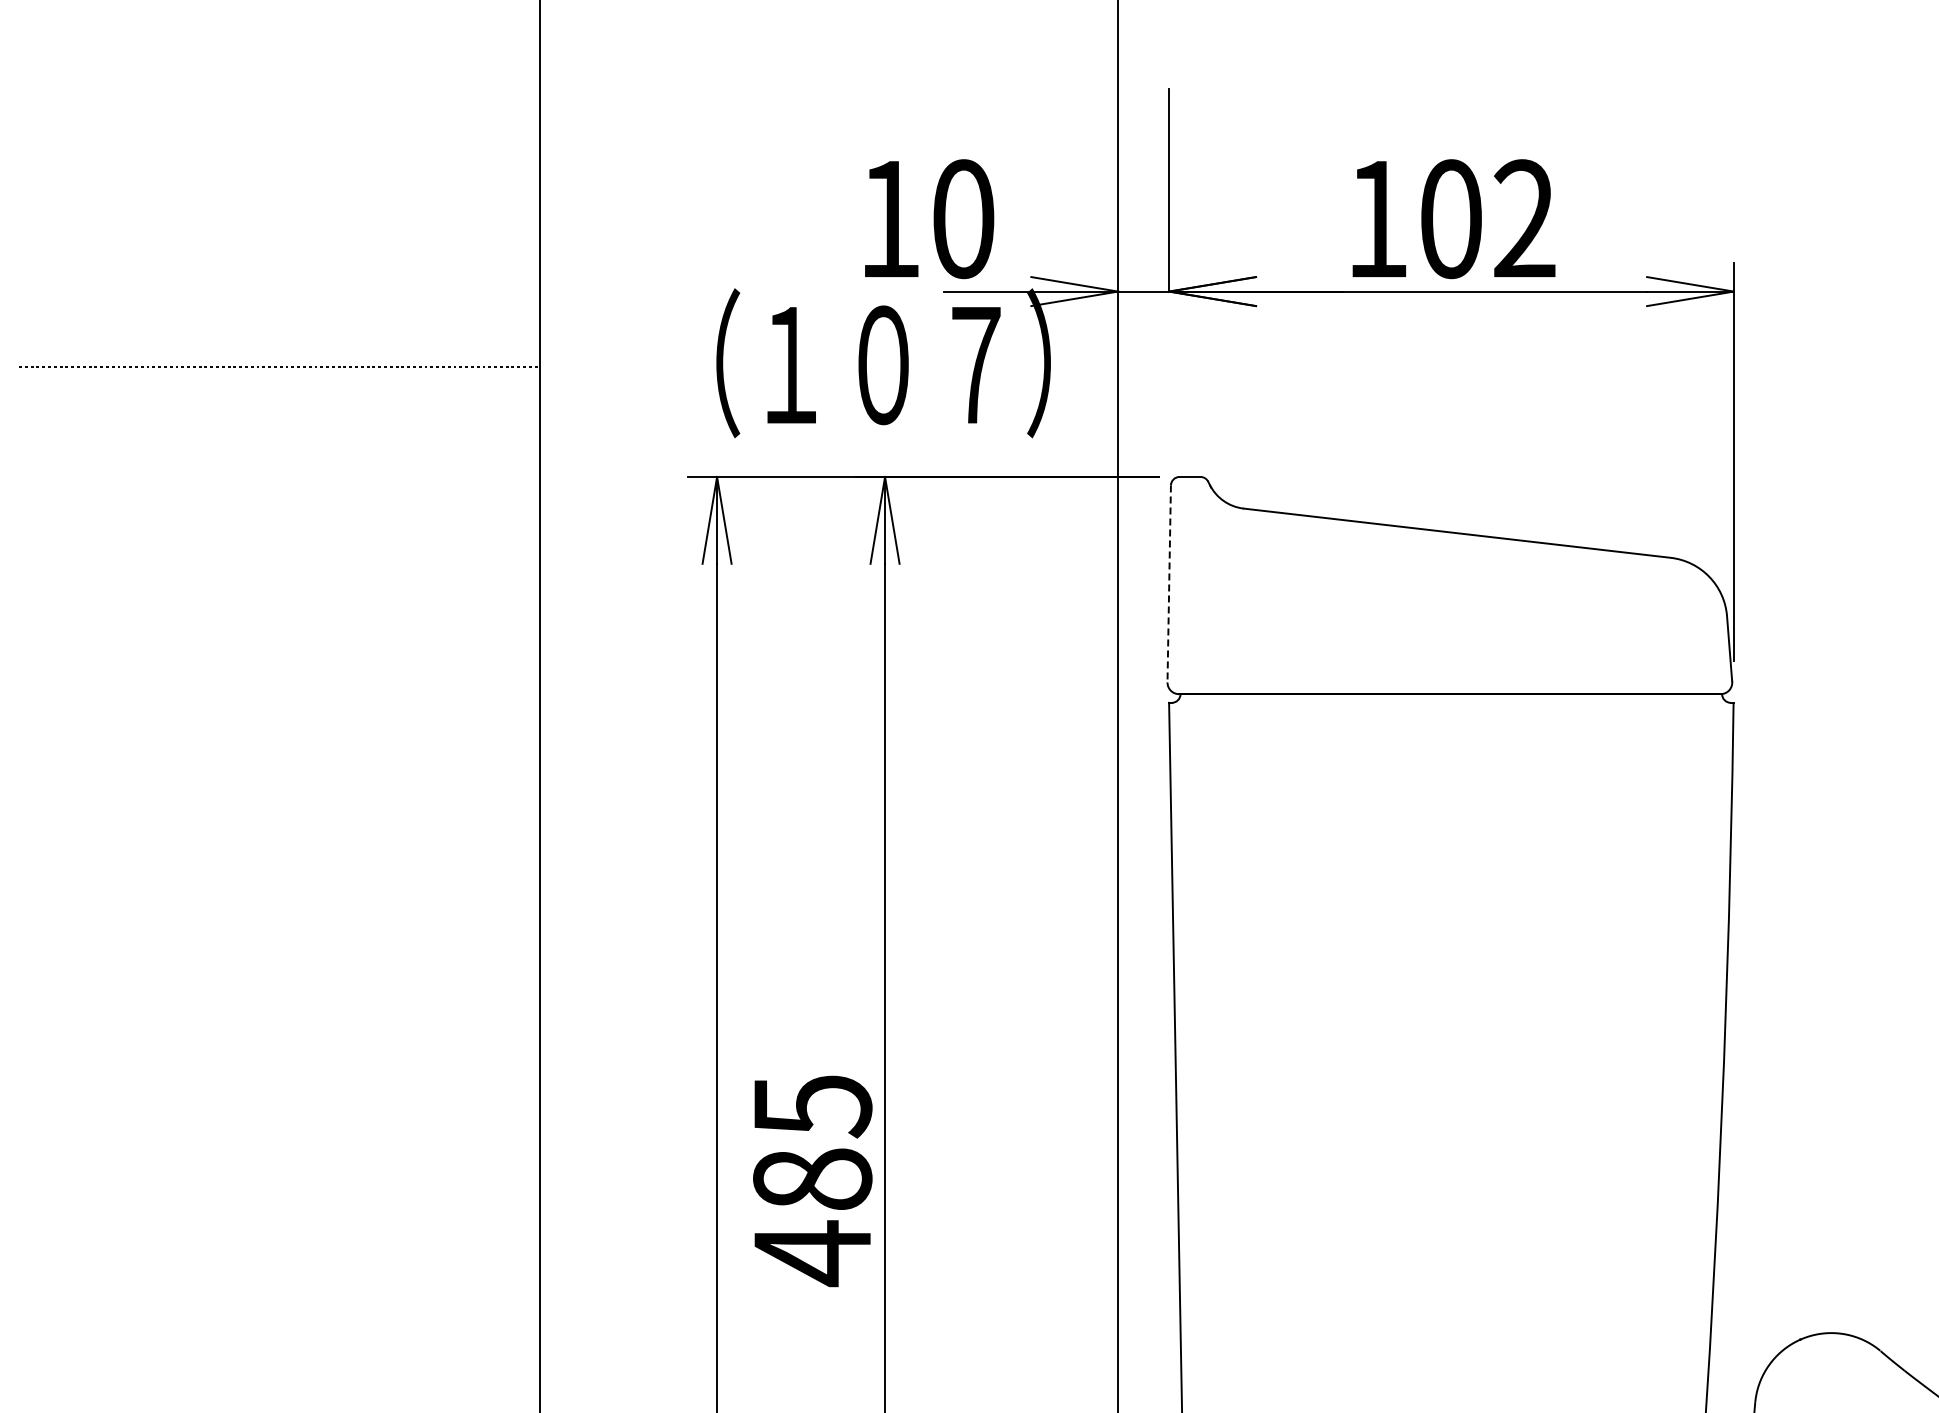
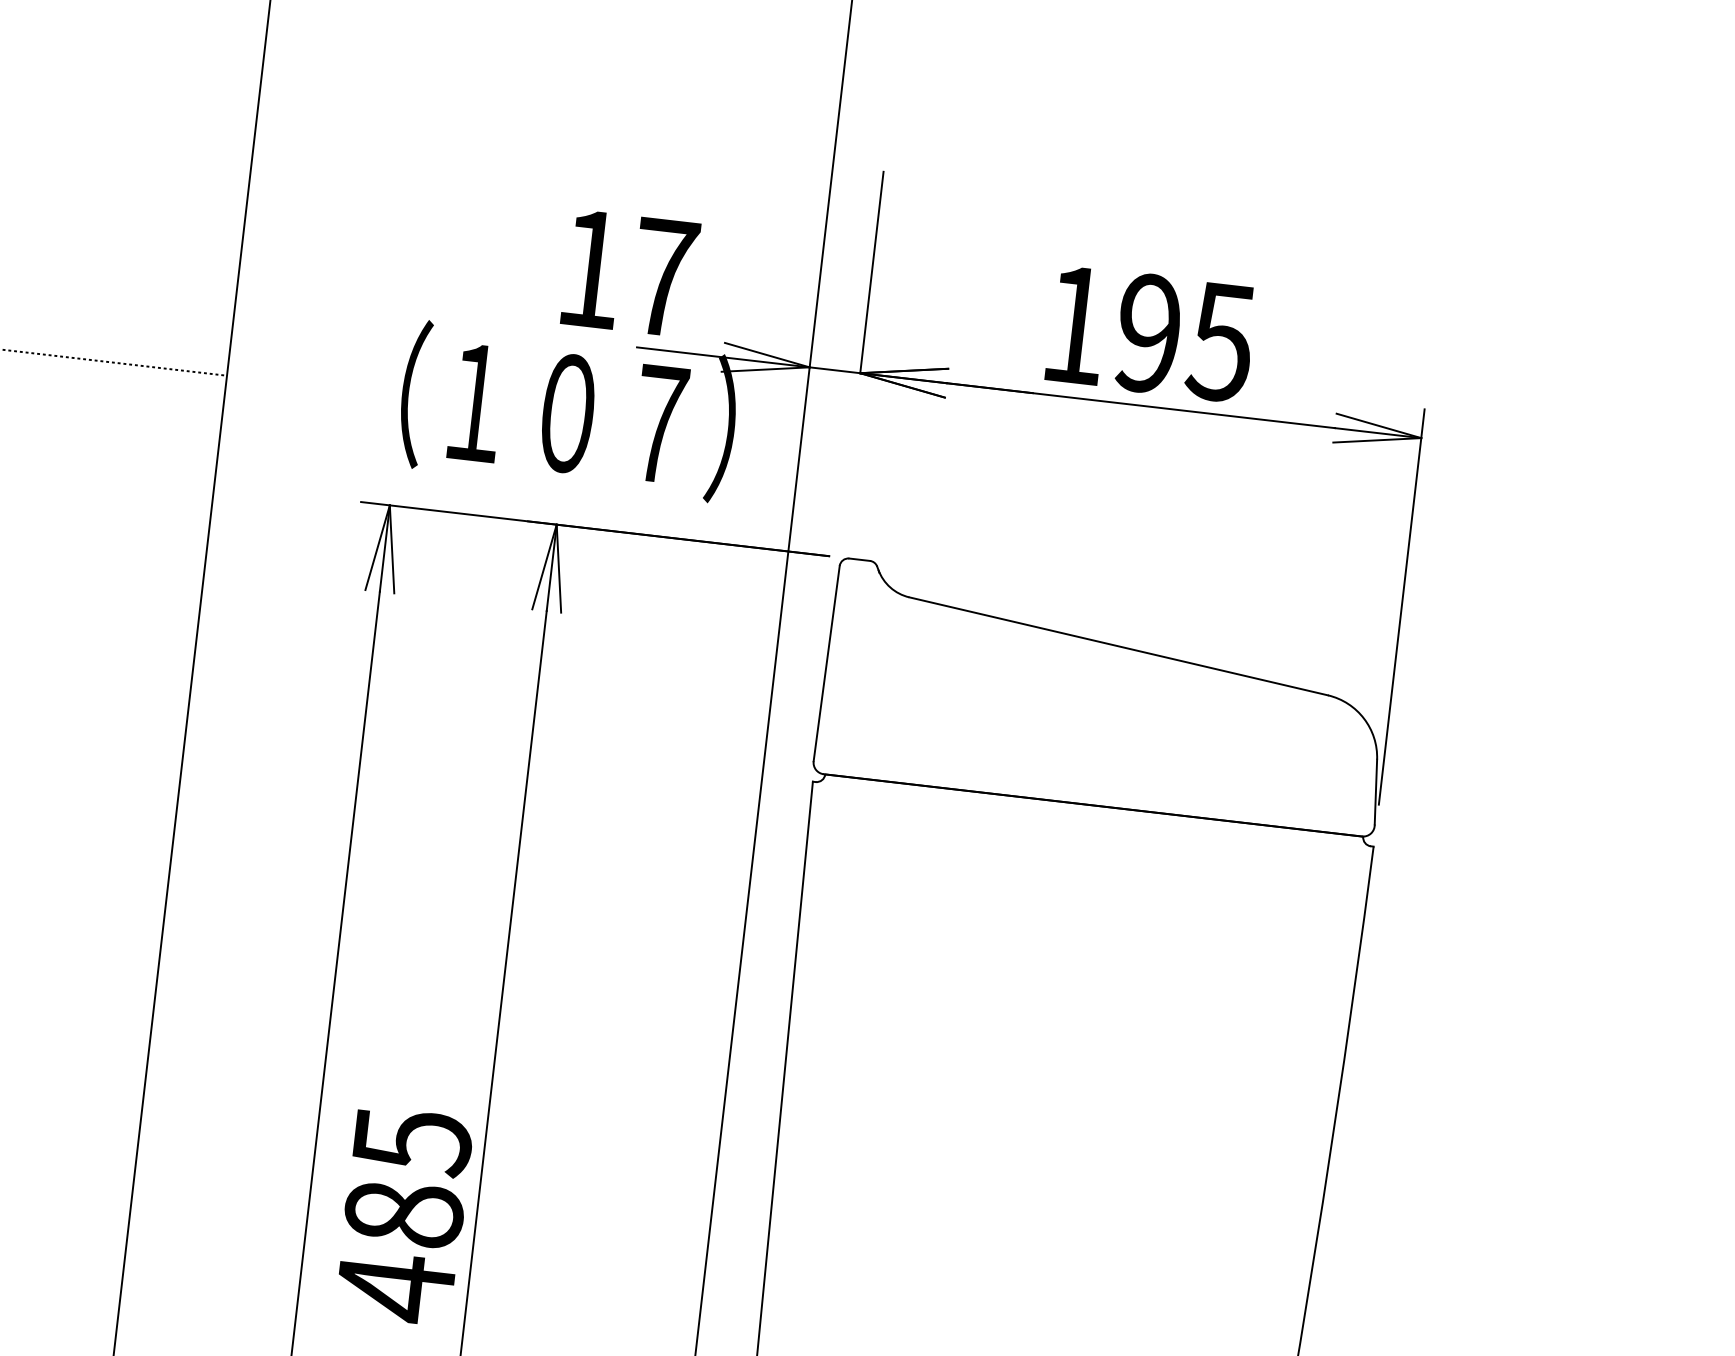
text: (963, 219) -> (664, 277), 10 -> 17
text: (1487, 219) -> (1184, 338), 102 -> 195
line: (1169, 584) -> (826, 664), dashed -> solid

